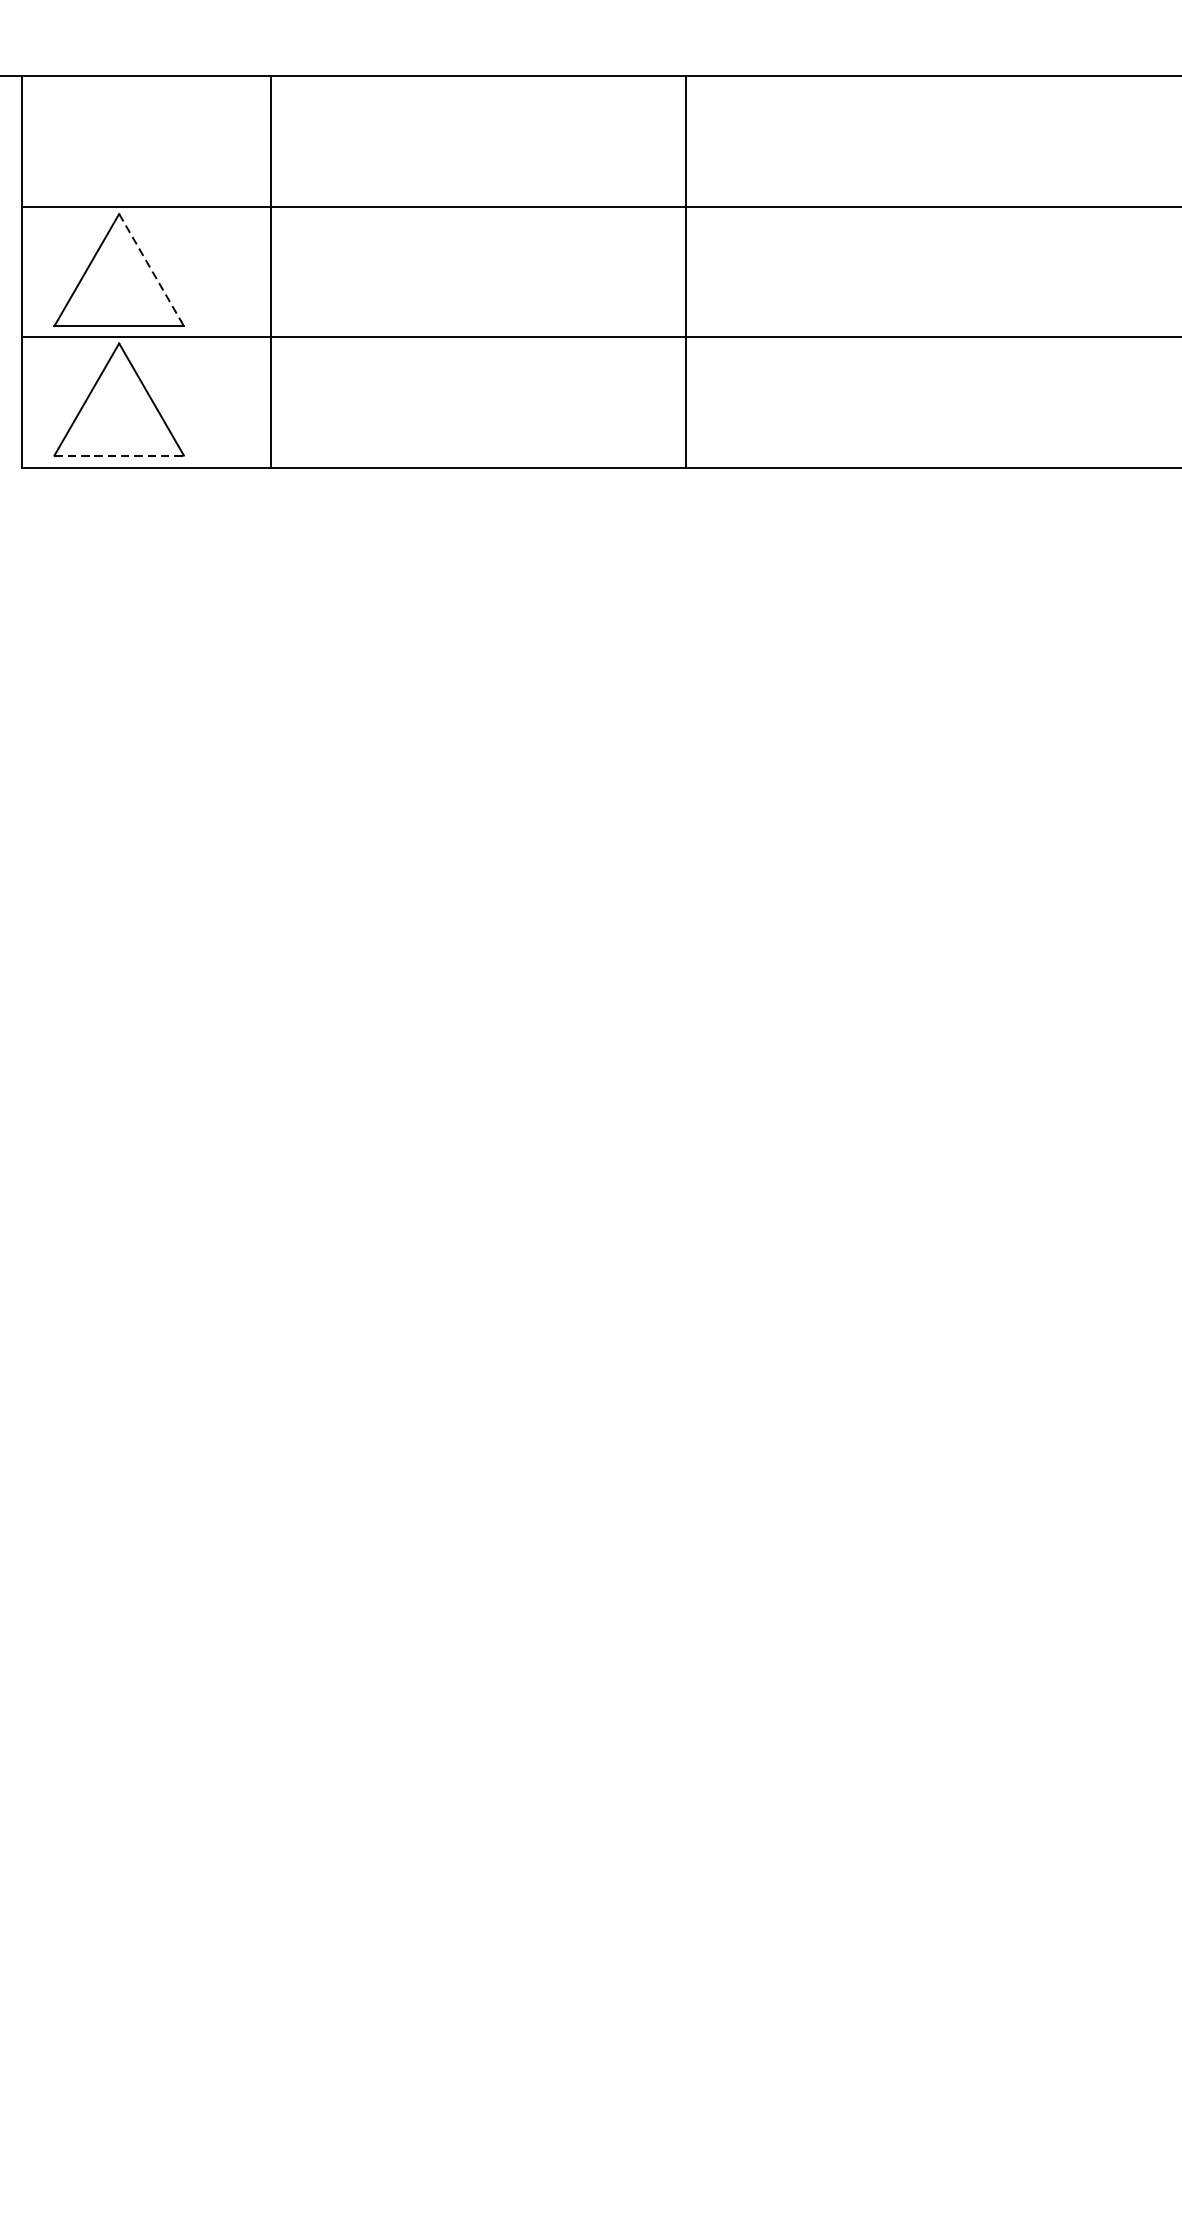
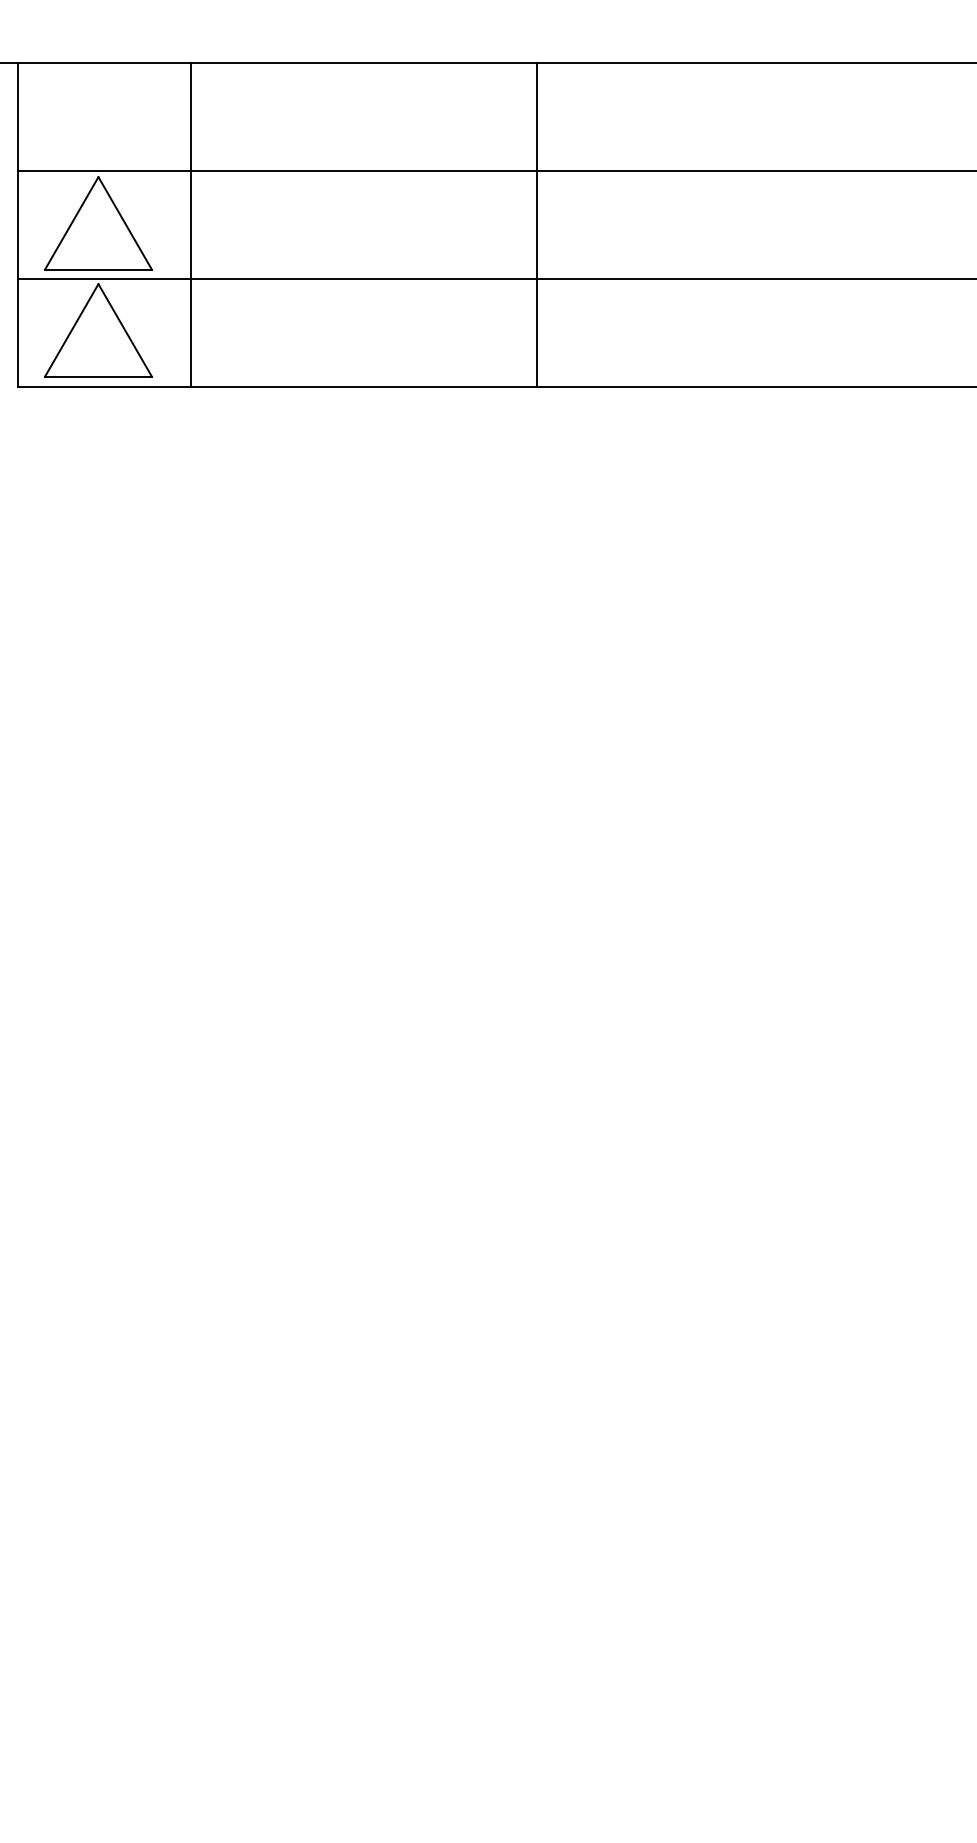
line: (151, 270) -> (125, 223), dashed -> solid
line: (271, 271) -> (191, 224), moved
line: (686, 271) -> (537, 224), moved
line: (119, 455) -> (98, 376), dashed -> solid

